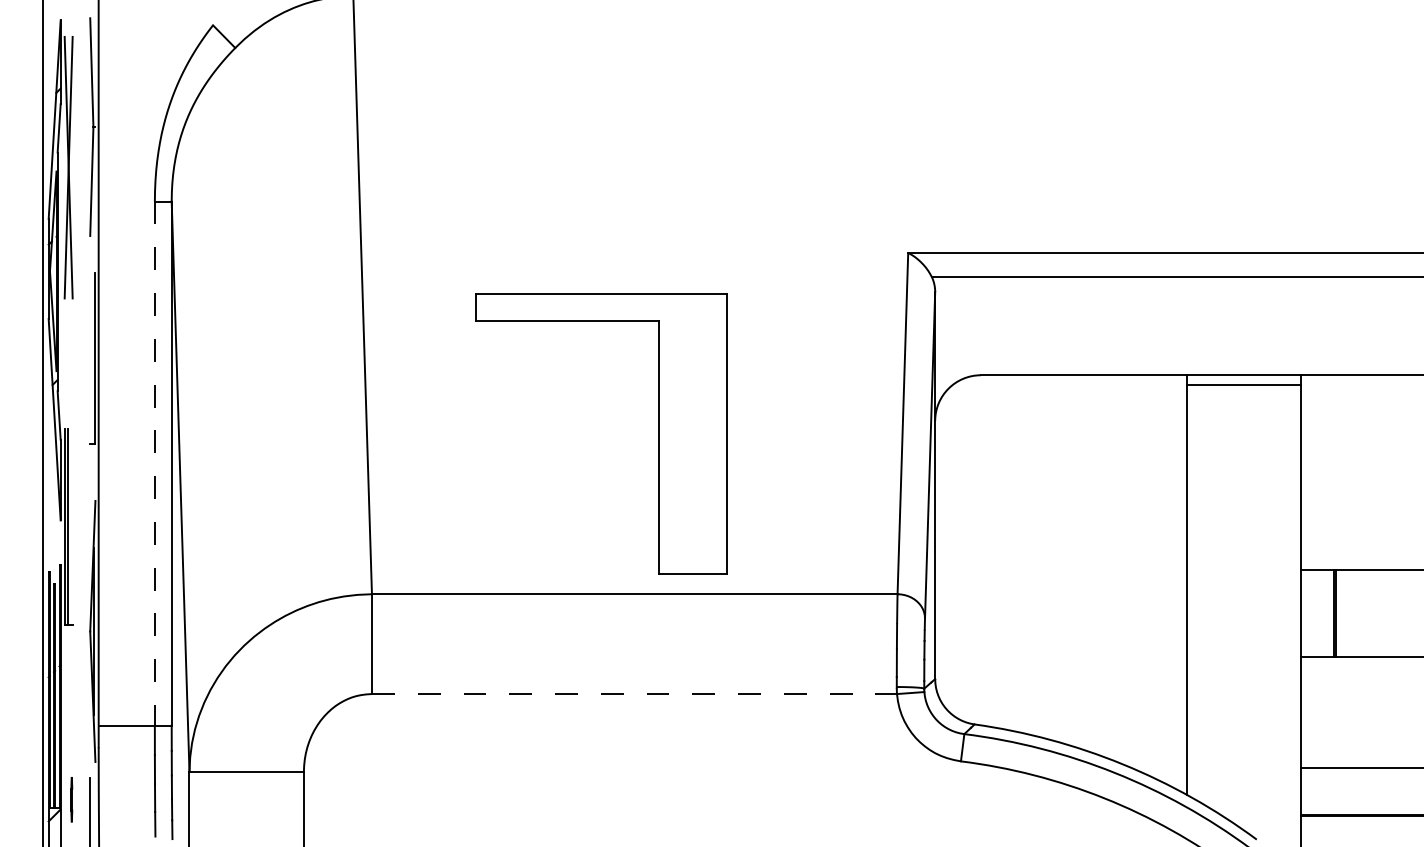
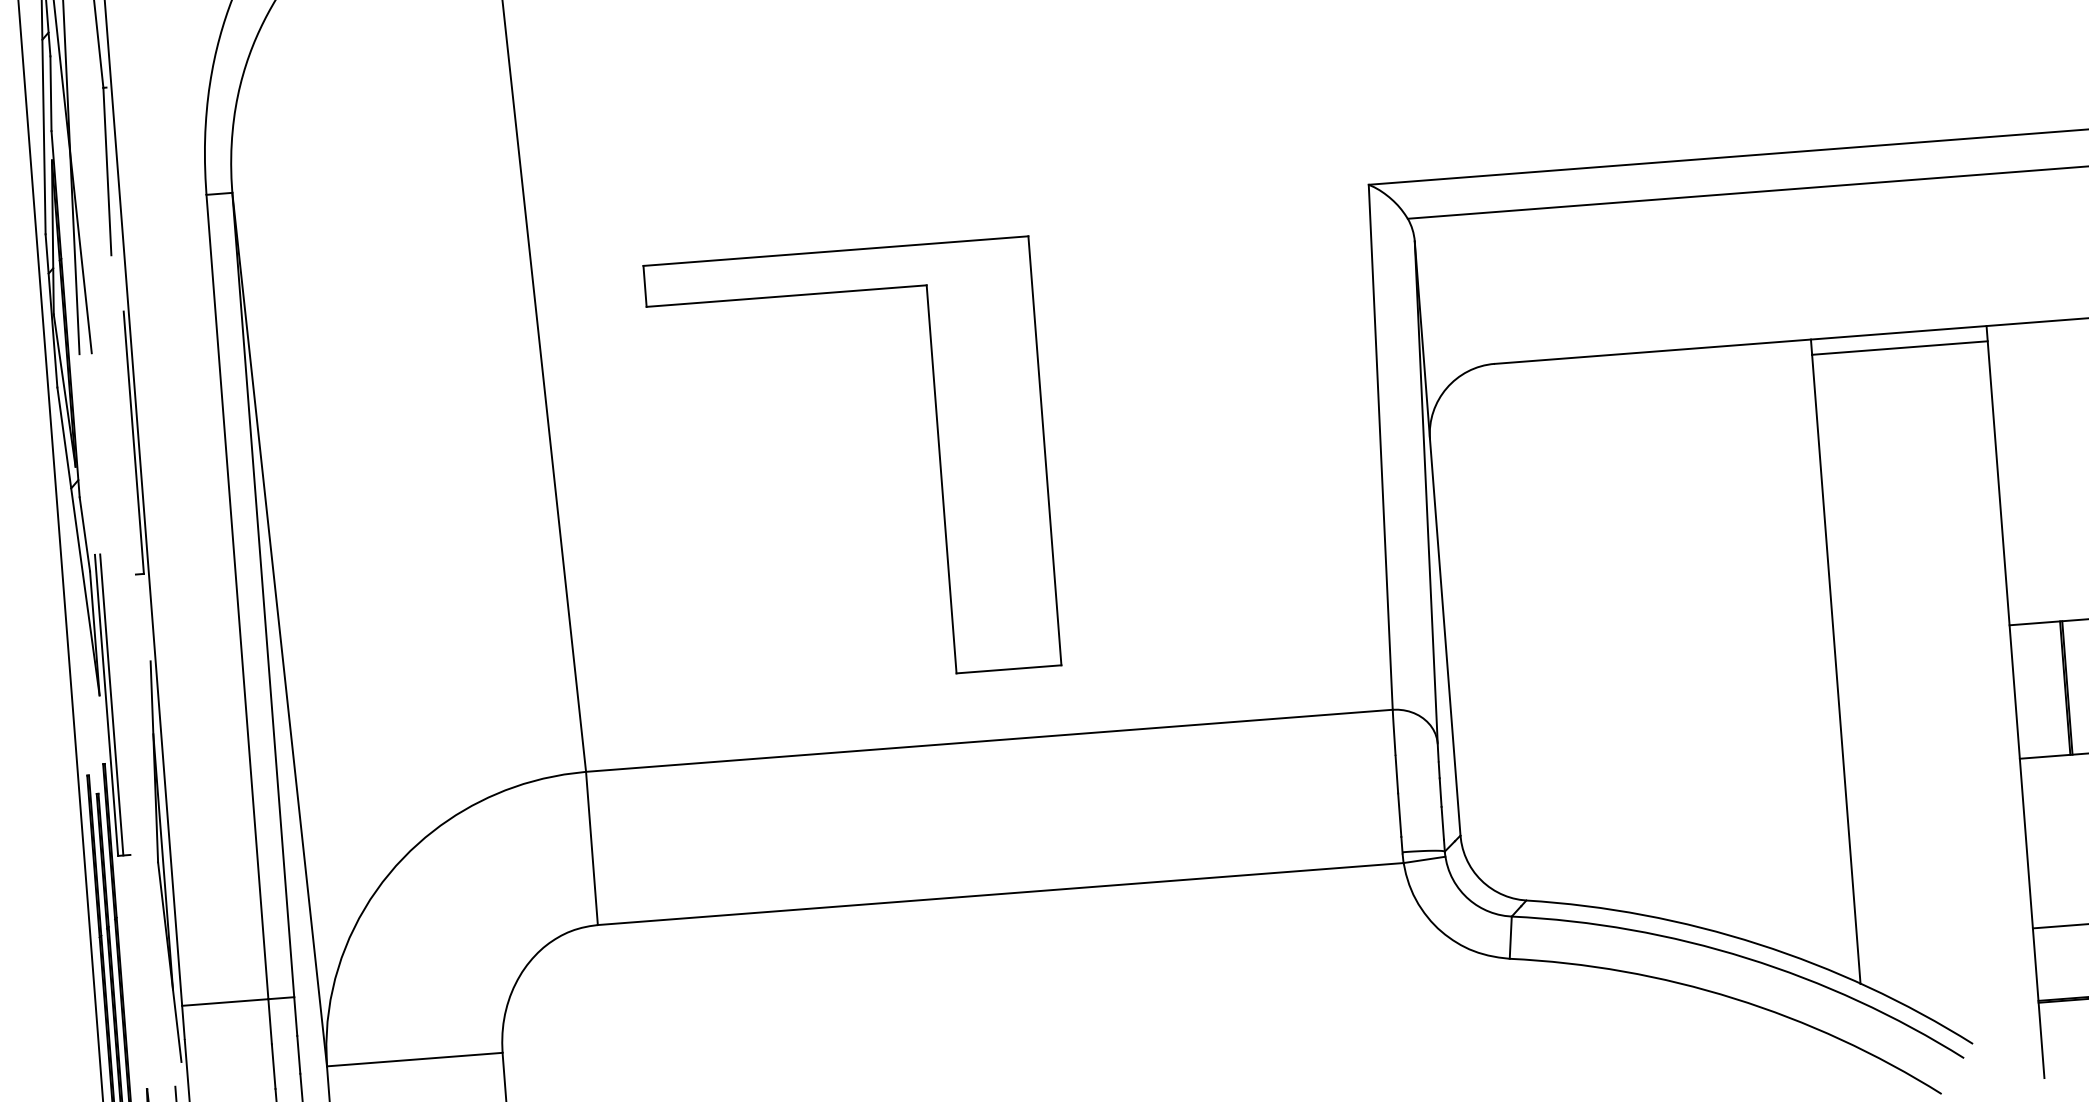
part: (658, 433) -> (939, 457), moved
line: (154, 464) -> (236, 598), dashed -> solid
line: (634, 694) -> (1000, 894), dashed -> solid

